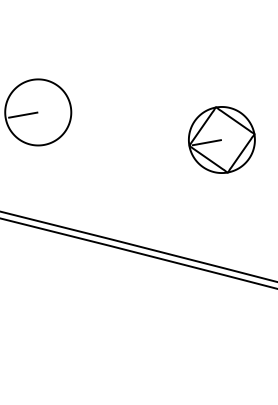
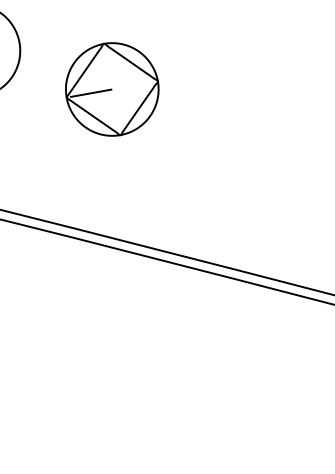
part: (221, 139) -> (111, 88), moved

